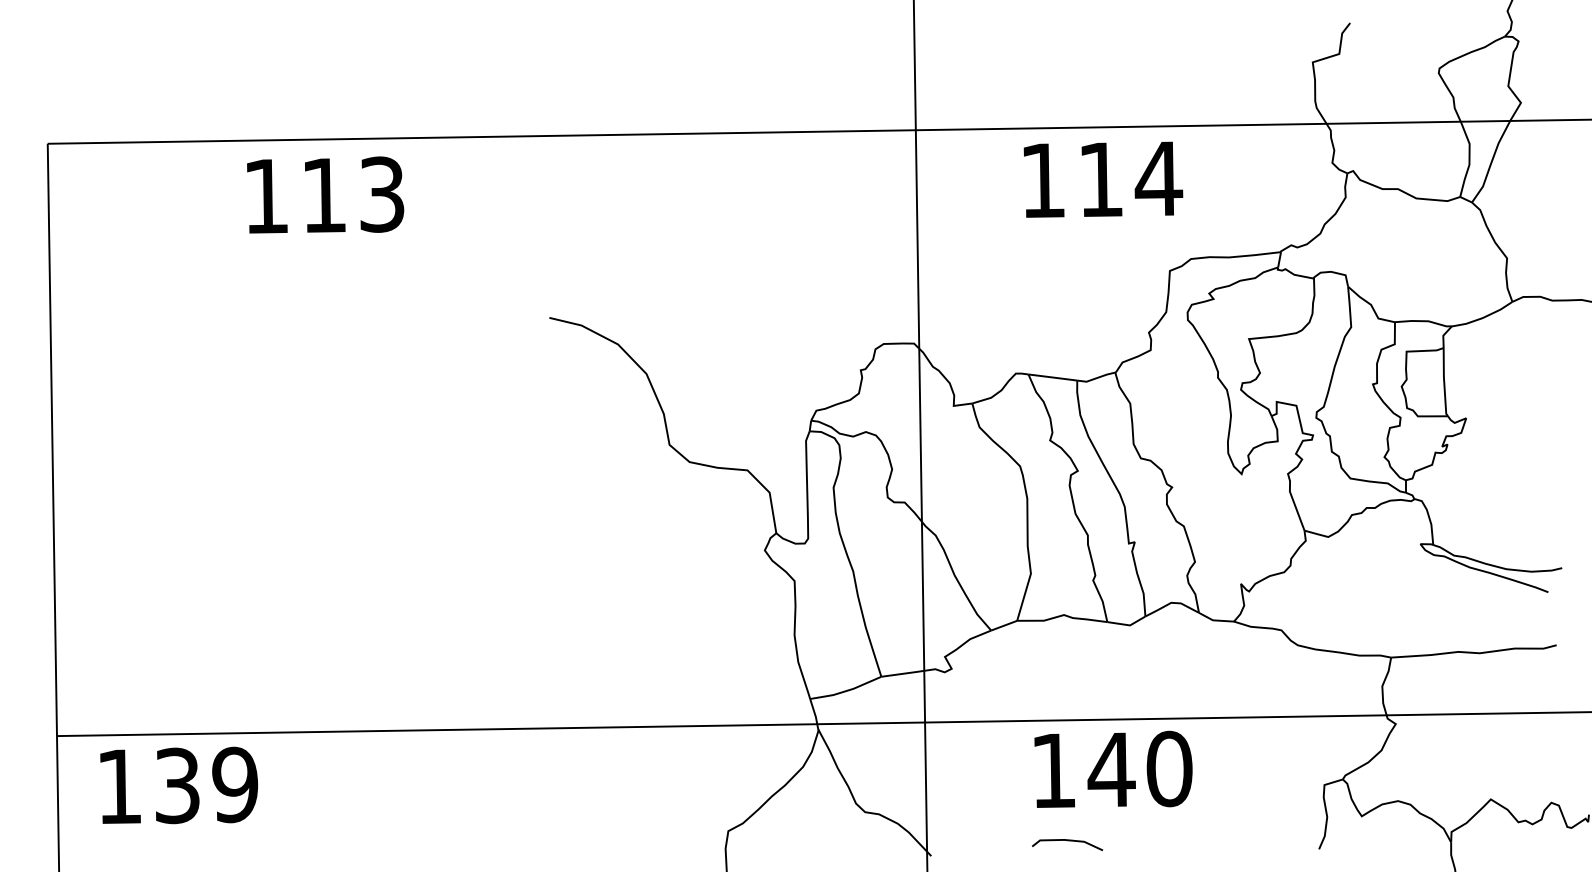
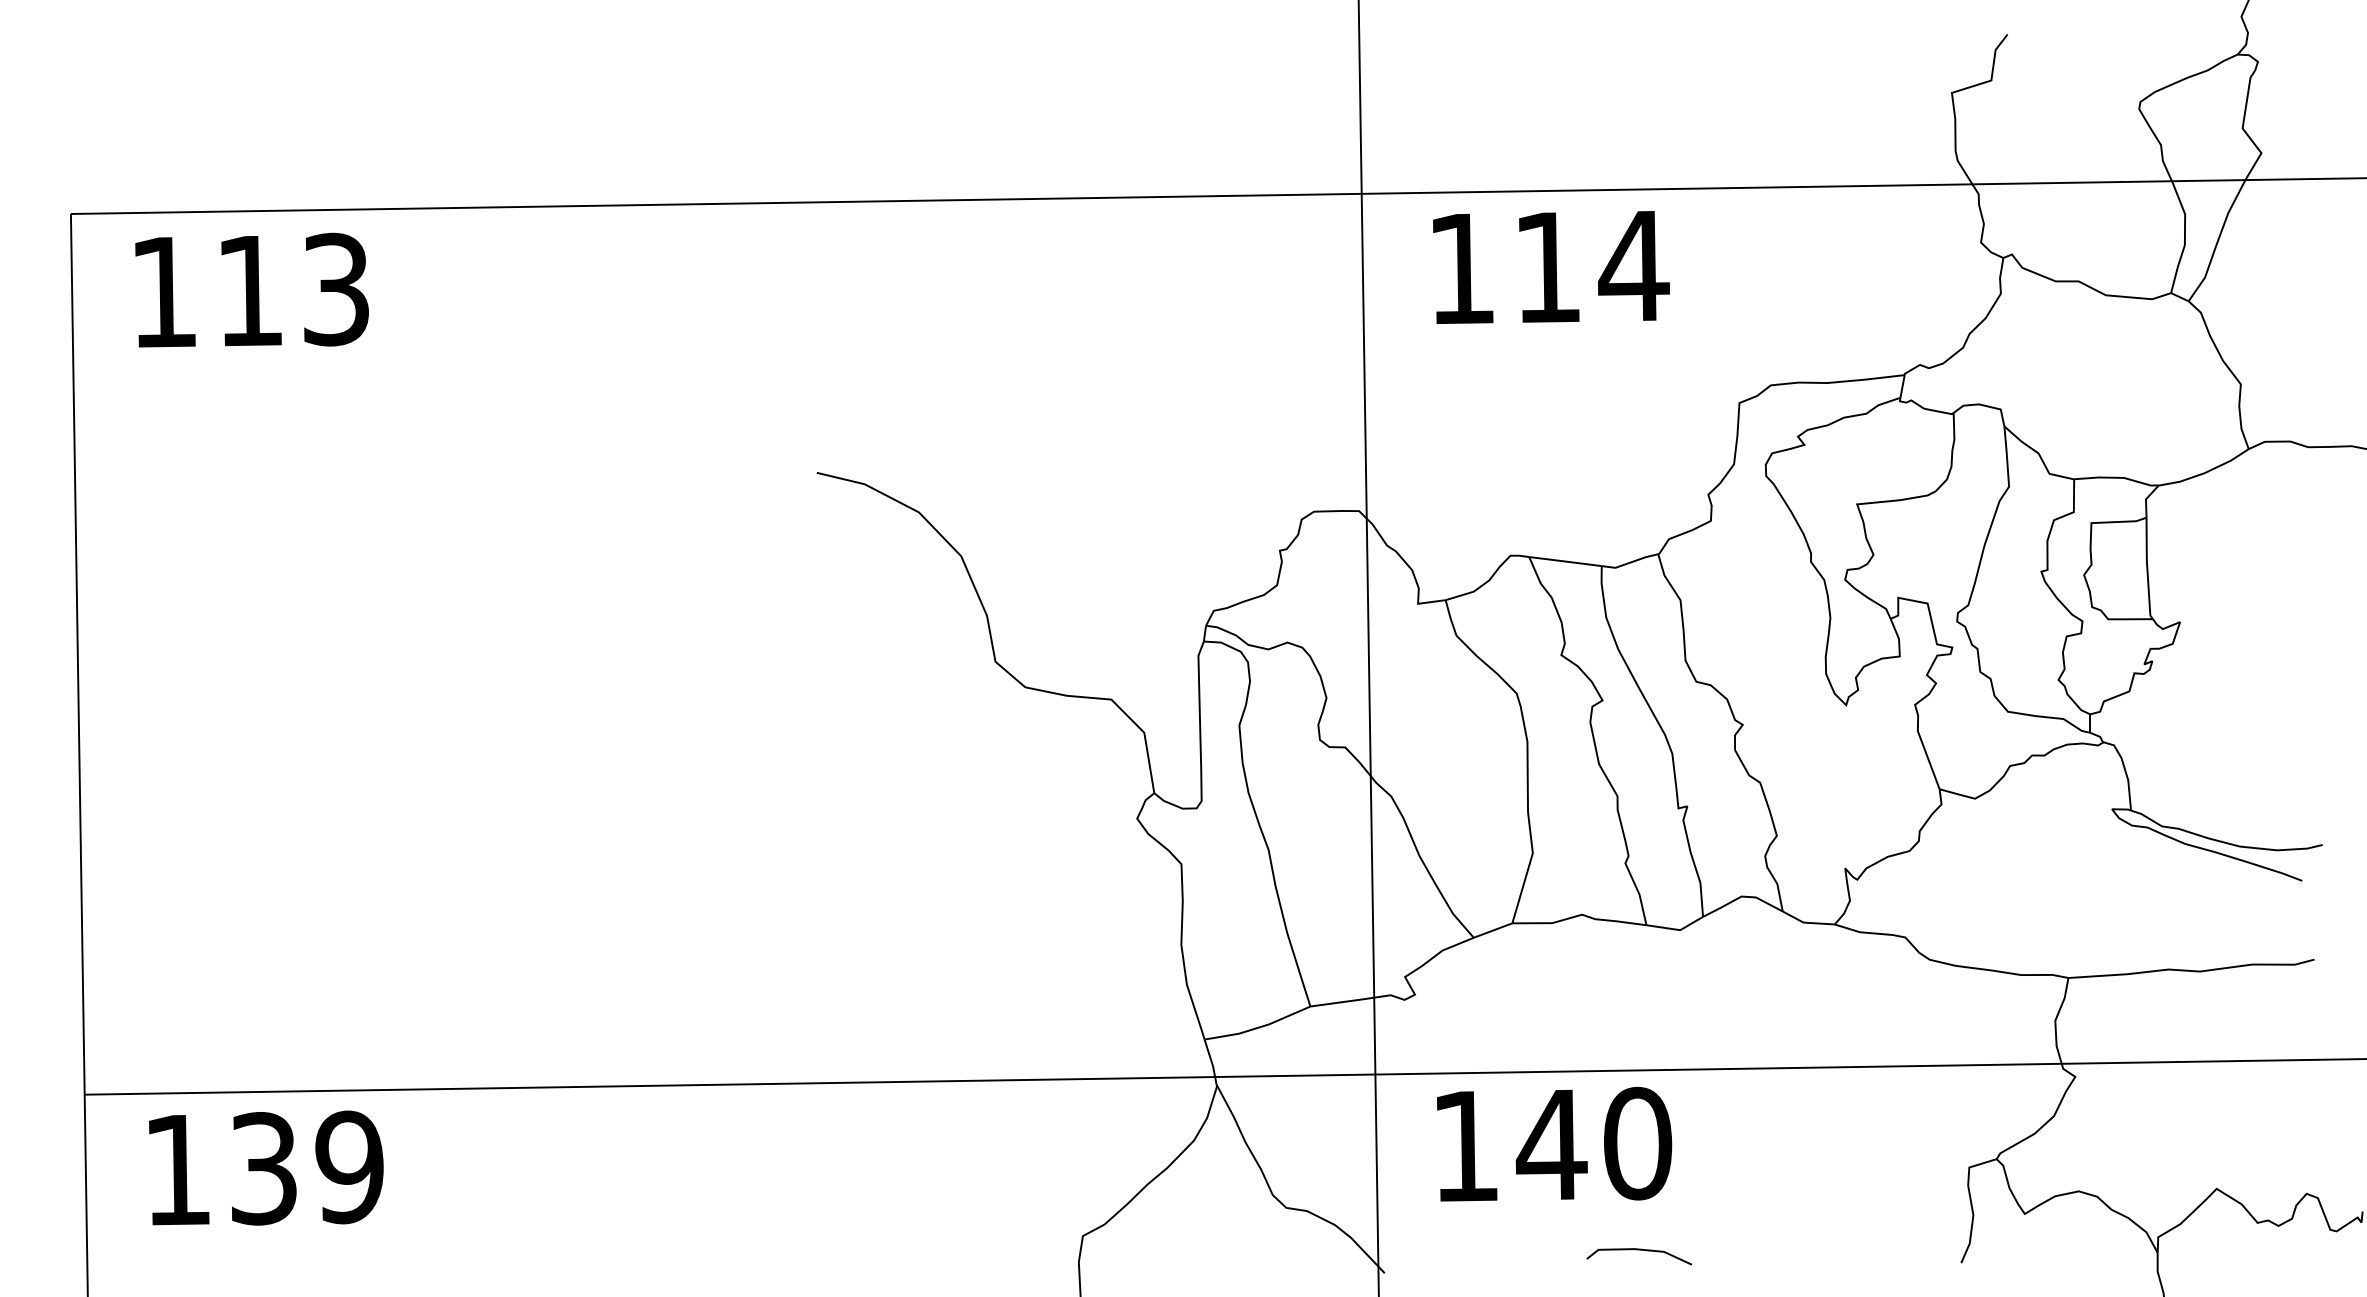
text: (1103, 179) -> (1551, 267), moved
text: (325, 194) -> (251, 289), moved
text: (1113, 768) -> (1554, 1142), moved
line: (1067, 841) -> (1639, 1251), moved

